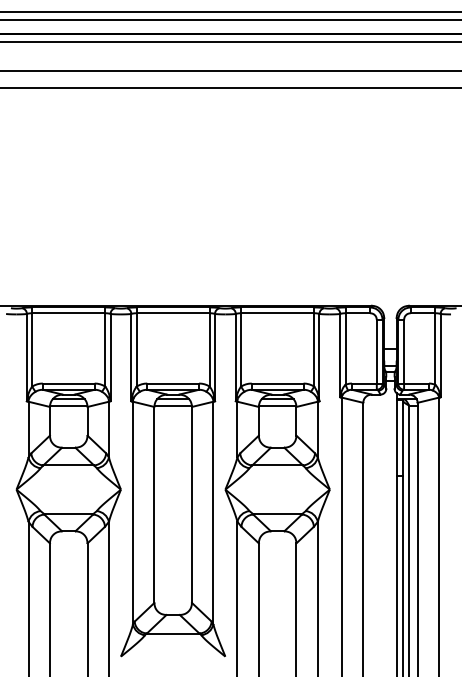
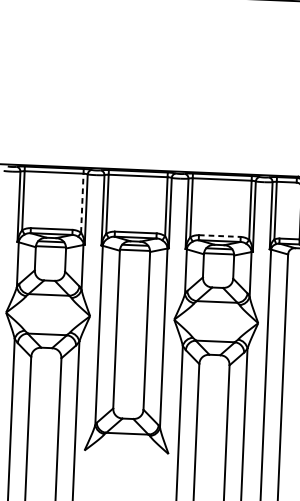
line: (105, 349) -> (82, 202), solid -> dashed
line: (277, 383) -> (219, 236), solid -> dashed

